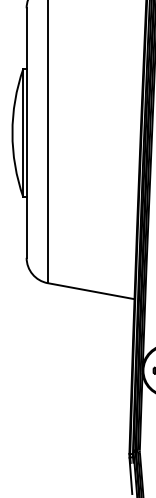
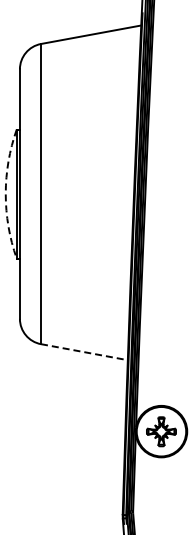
arc: (12, 133) -> (5, 194), solid -> dashed
line: (91, 291) -> (84, 352), solid -> dashed

